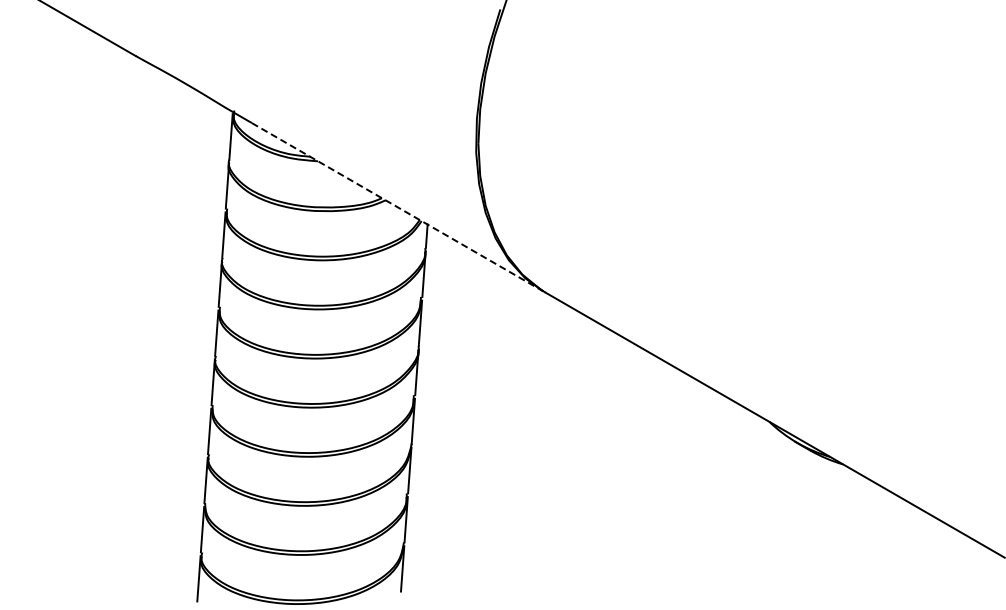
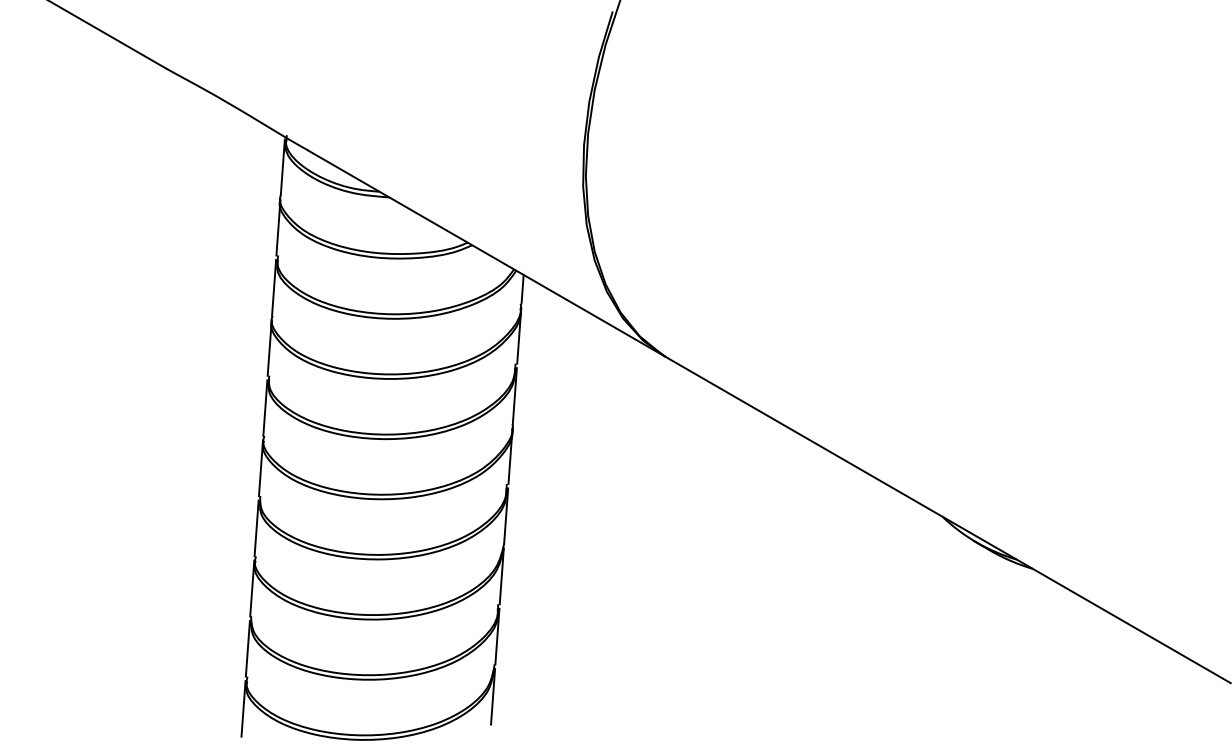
line: (398, 207) -> (487, 254), dashed -> solid

